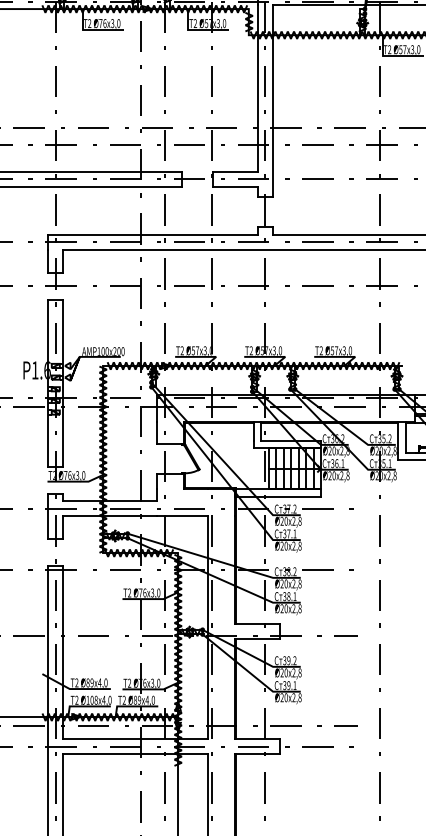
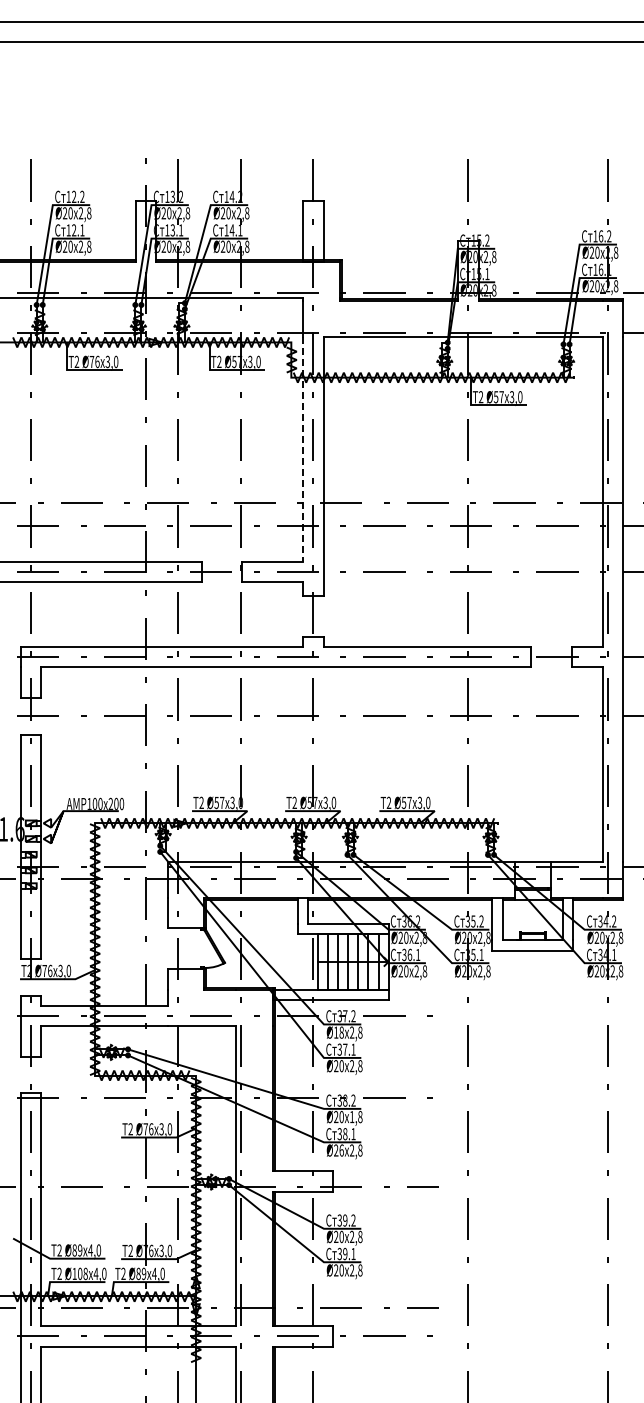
line: (257, 89) -> (303, 450), solid -> dashed
text: (283, 521) -> (338, 1032), Ø20 -> Ø18
text: (293, 583) -> (351, 1116), 2,8 -> 1,8
text: (286, 608) -> (341, 1150), Ø20 -> Ø26

